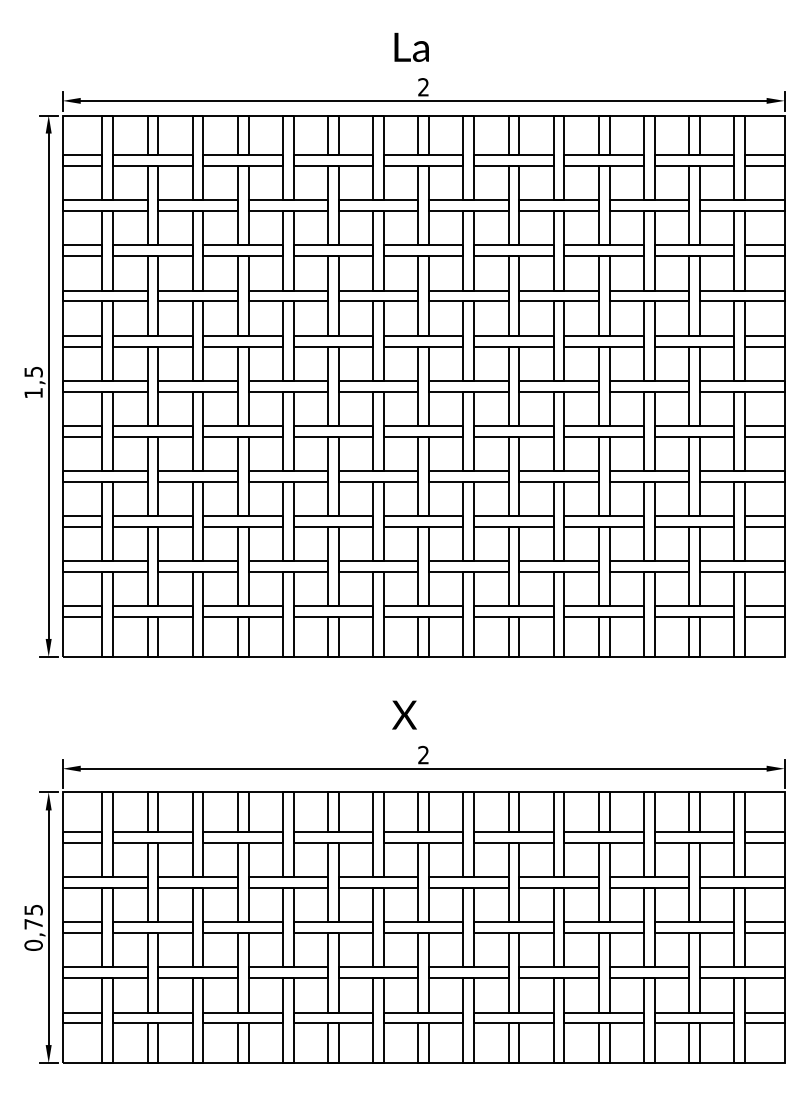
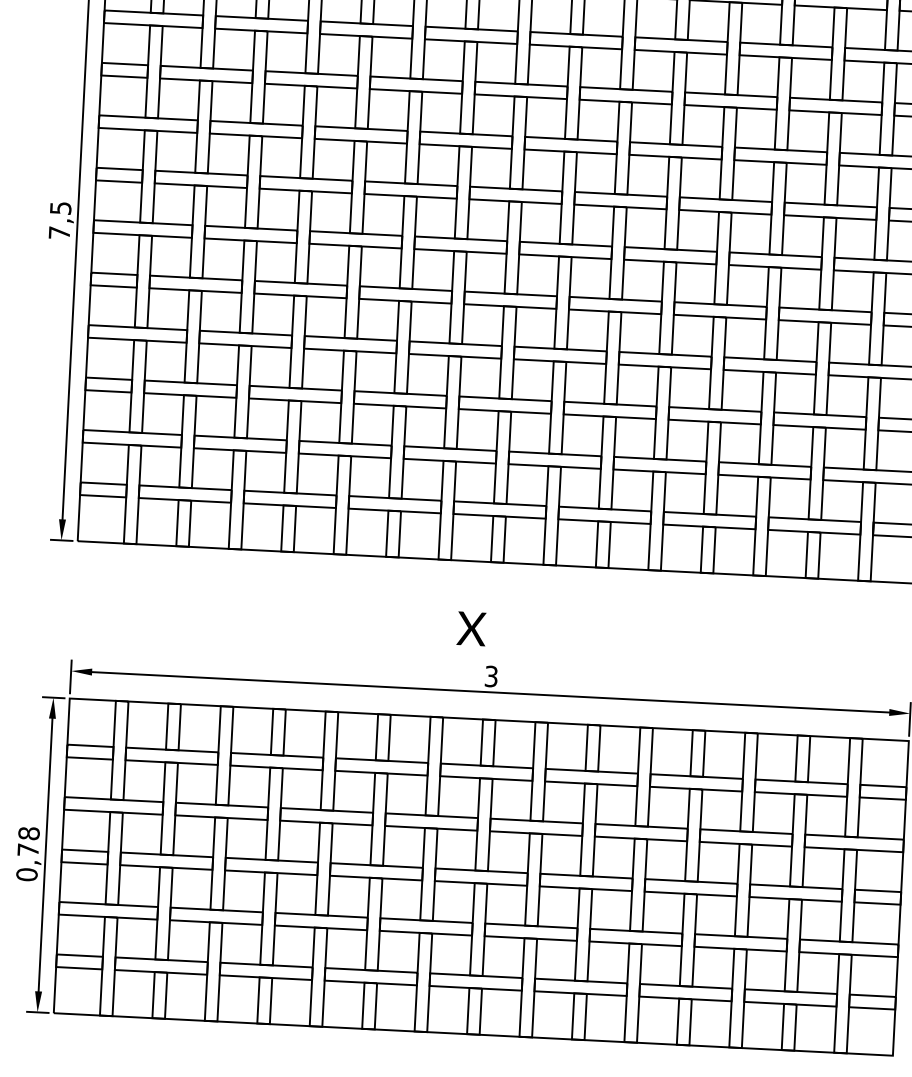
text: (33, 393) -> (59, 233), 1,5 -> 7,5
text: (423, 755) -> (491, 676), 2 -> 3
text: (33, 909) -> (28, 832), 0,75 -> 0,78

